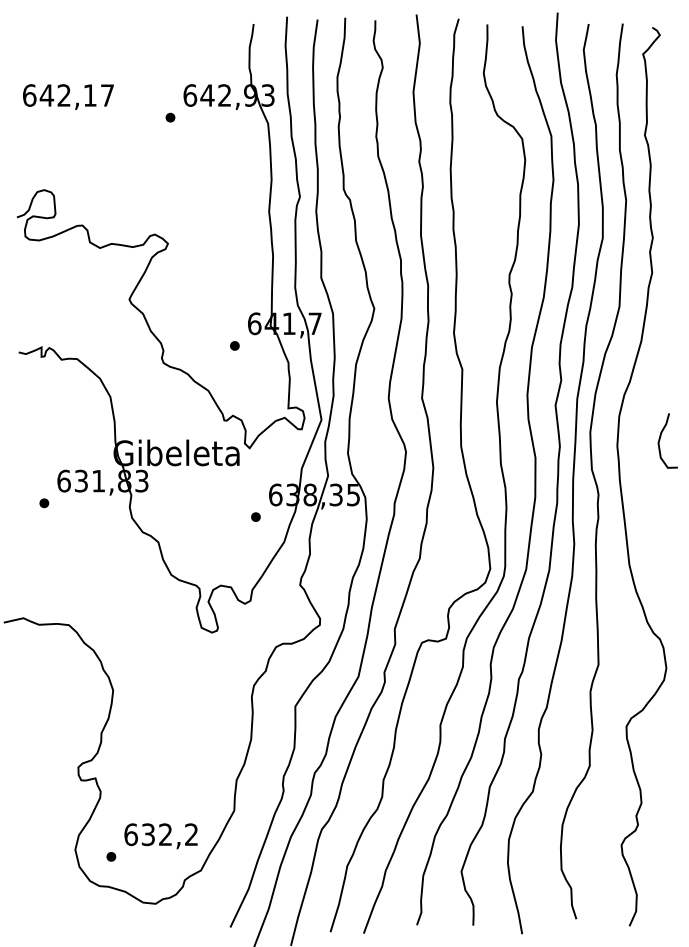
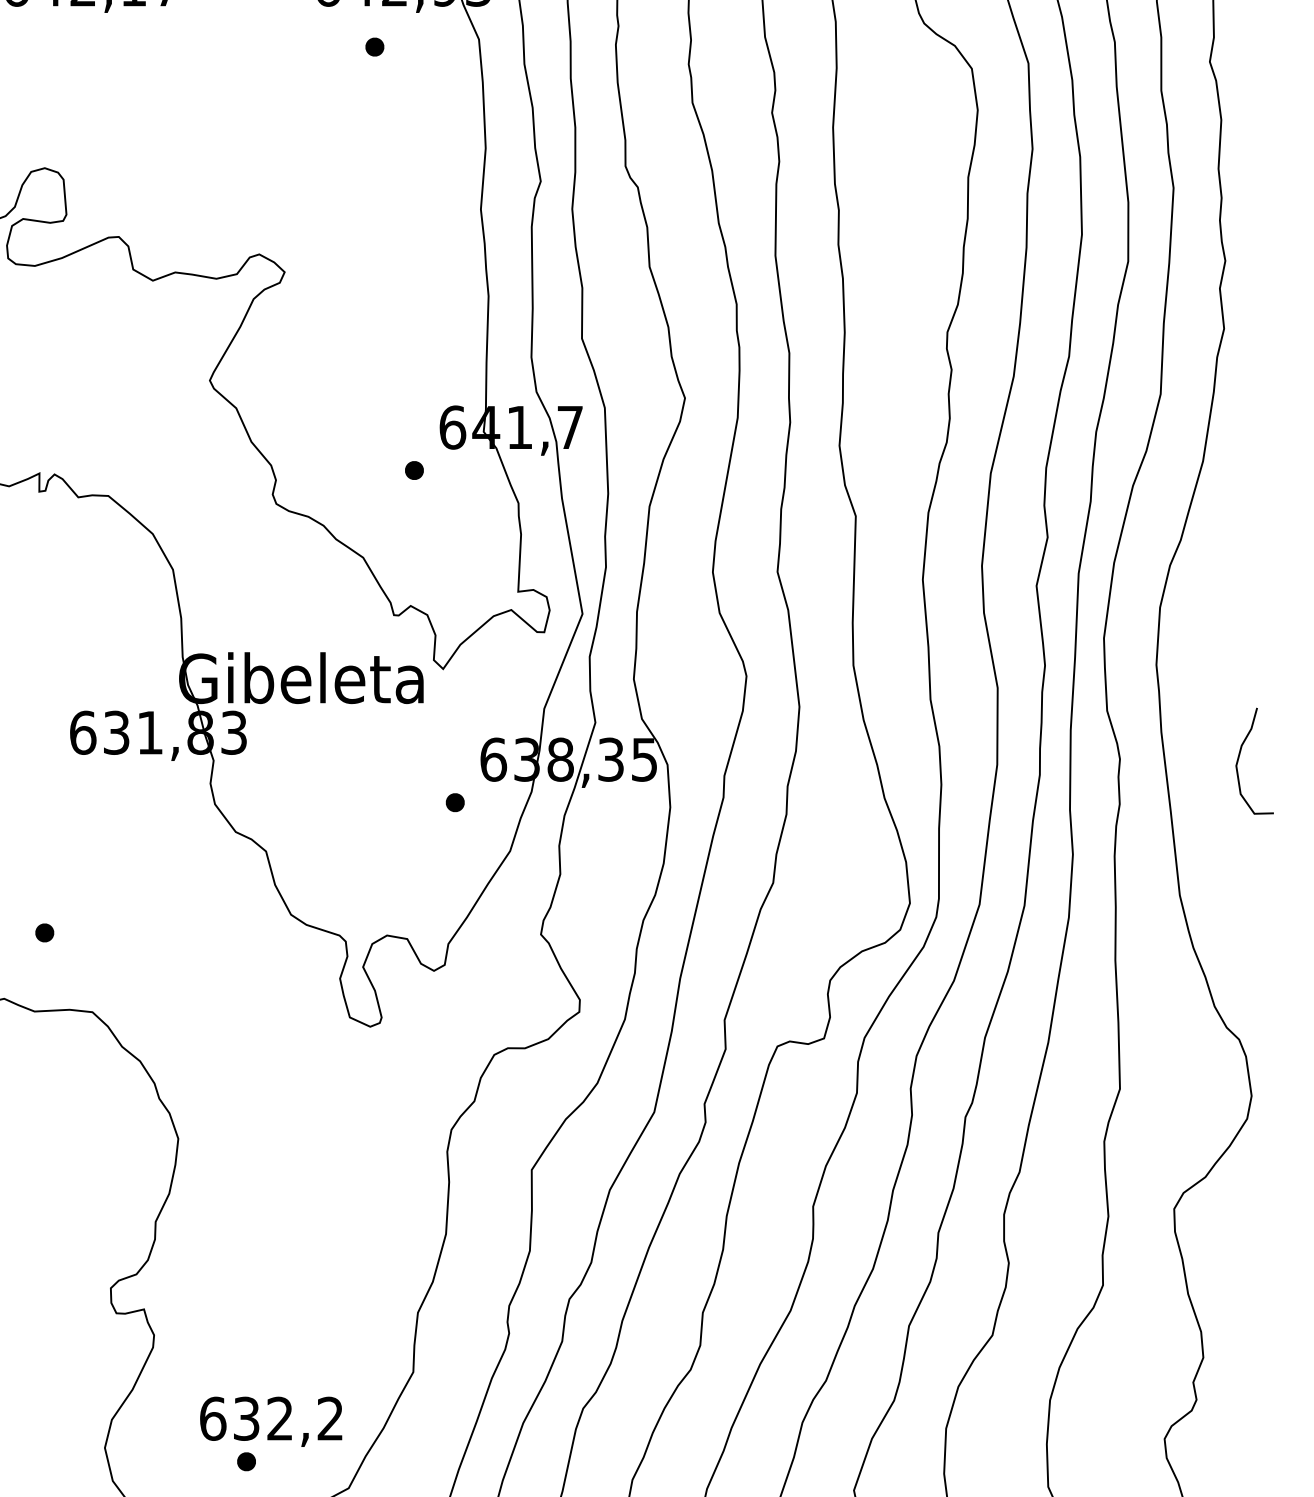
part: (170, 117) -> (374, 46), moved
curve: (660, 440) -> (1240, 760), moved
part: (44, 503) -> (45, 933), moved
part: (111, 856) -> (246, 1461), moved

